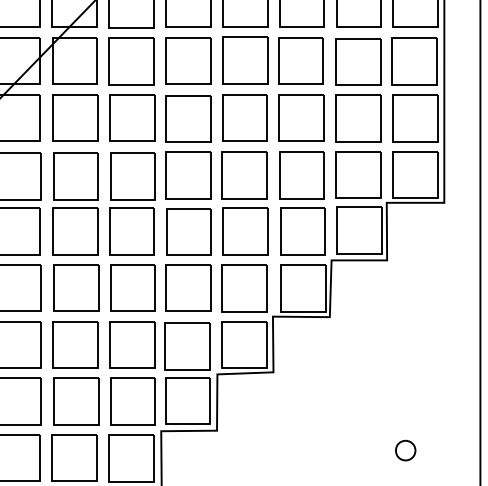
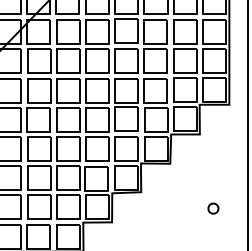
part: (405, 450) -> (213, 208), moved

